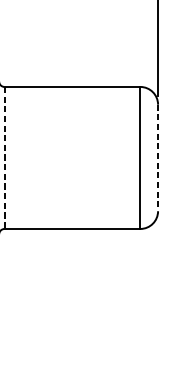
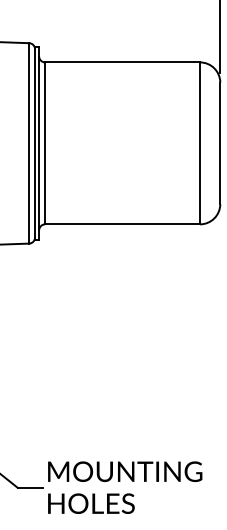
line: (4, 158) -> (45, 143), dashed -> solid
line: (158, 158) -> (220, 143), dashed -> solid

